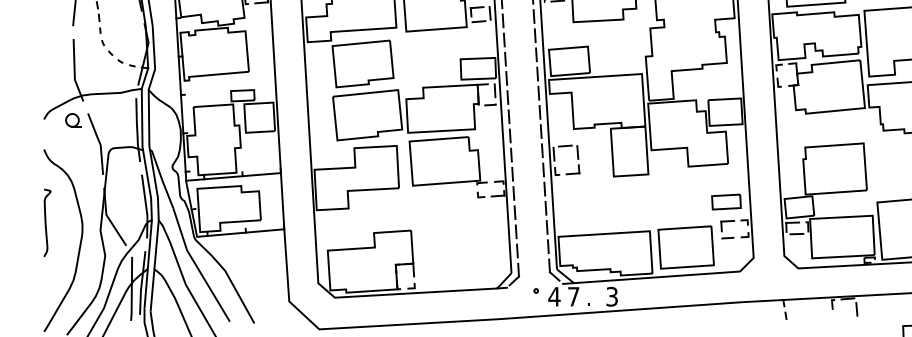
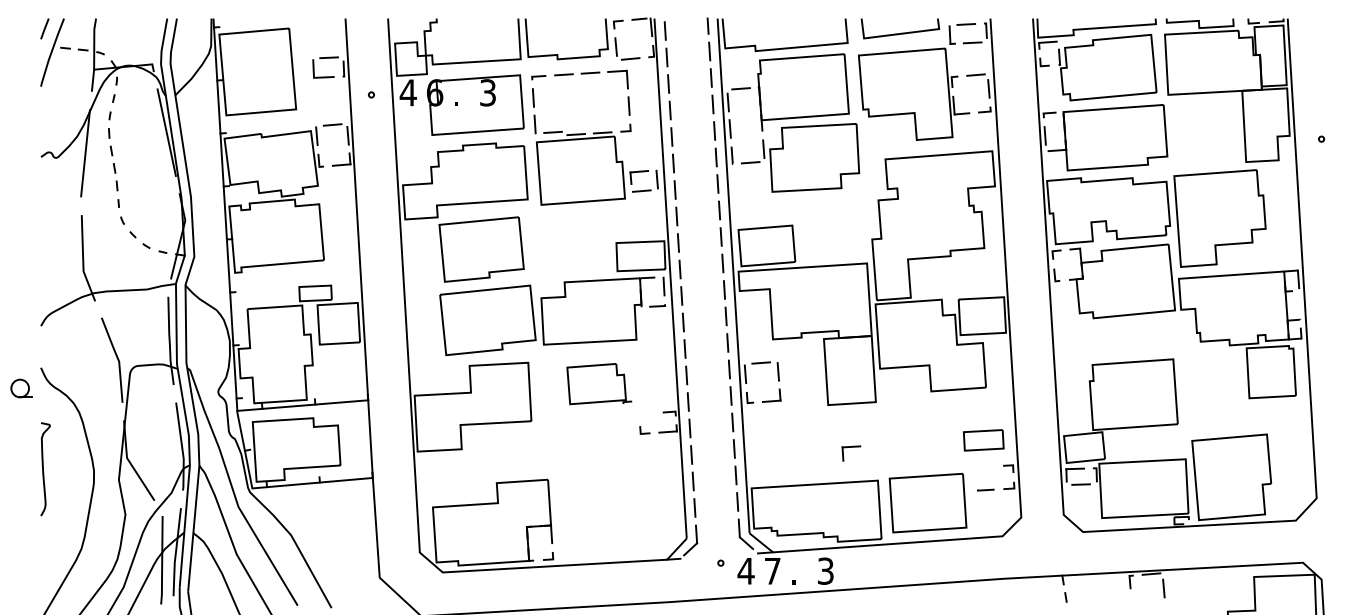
part: (73, 120) -> (21, 388), moved
part: (448, 160) -> (599, 383), size x0.6
part: (727, 226) -> (851, 453), moved

